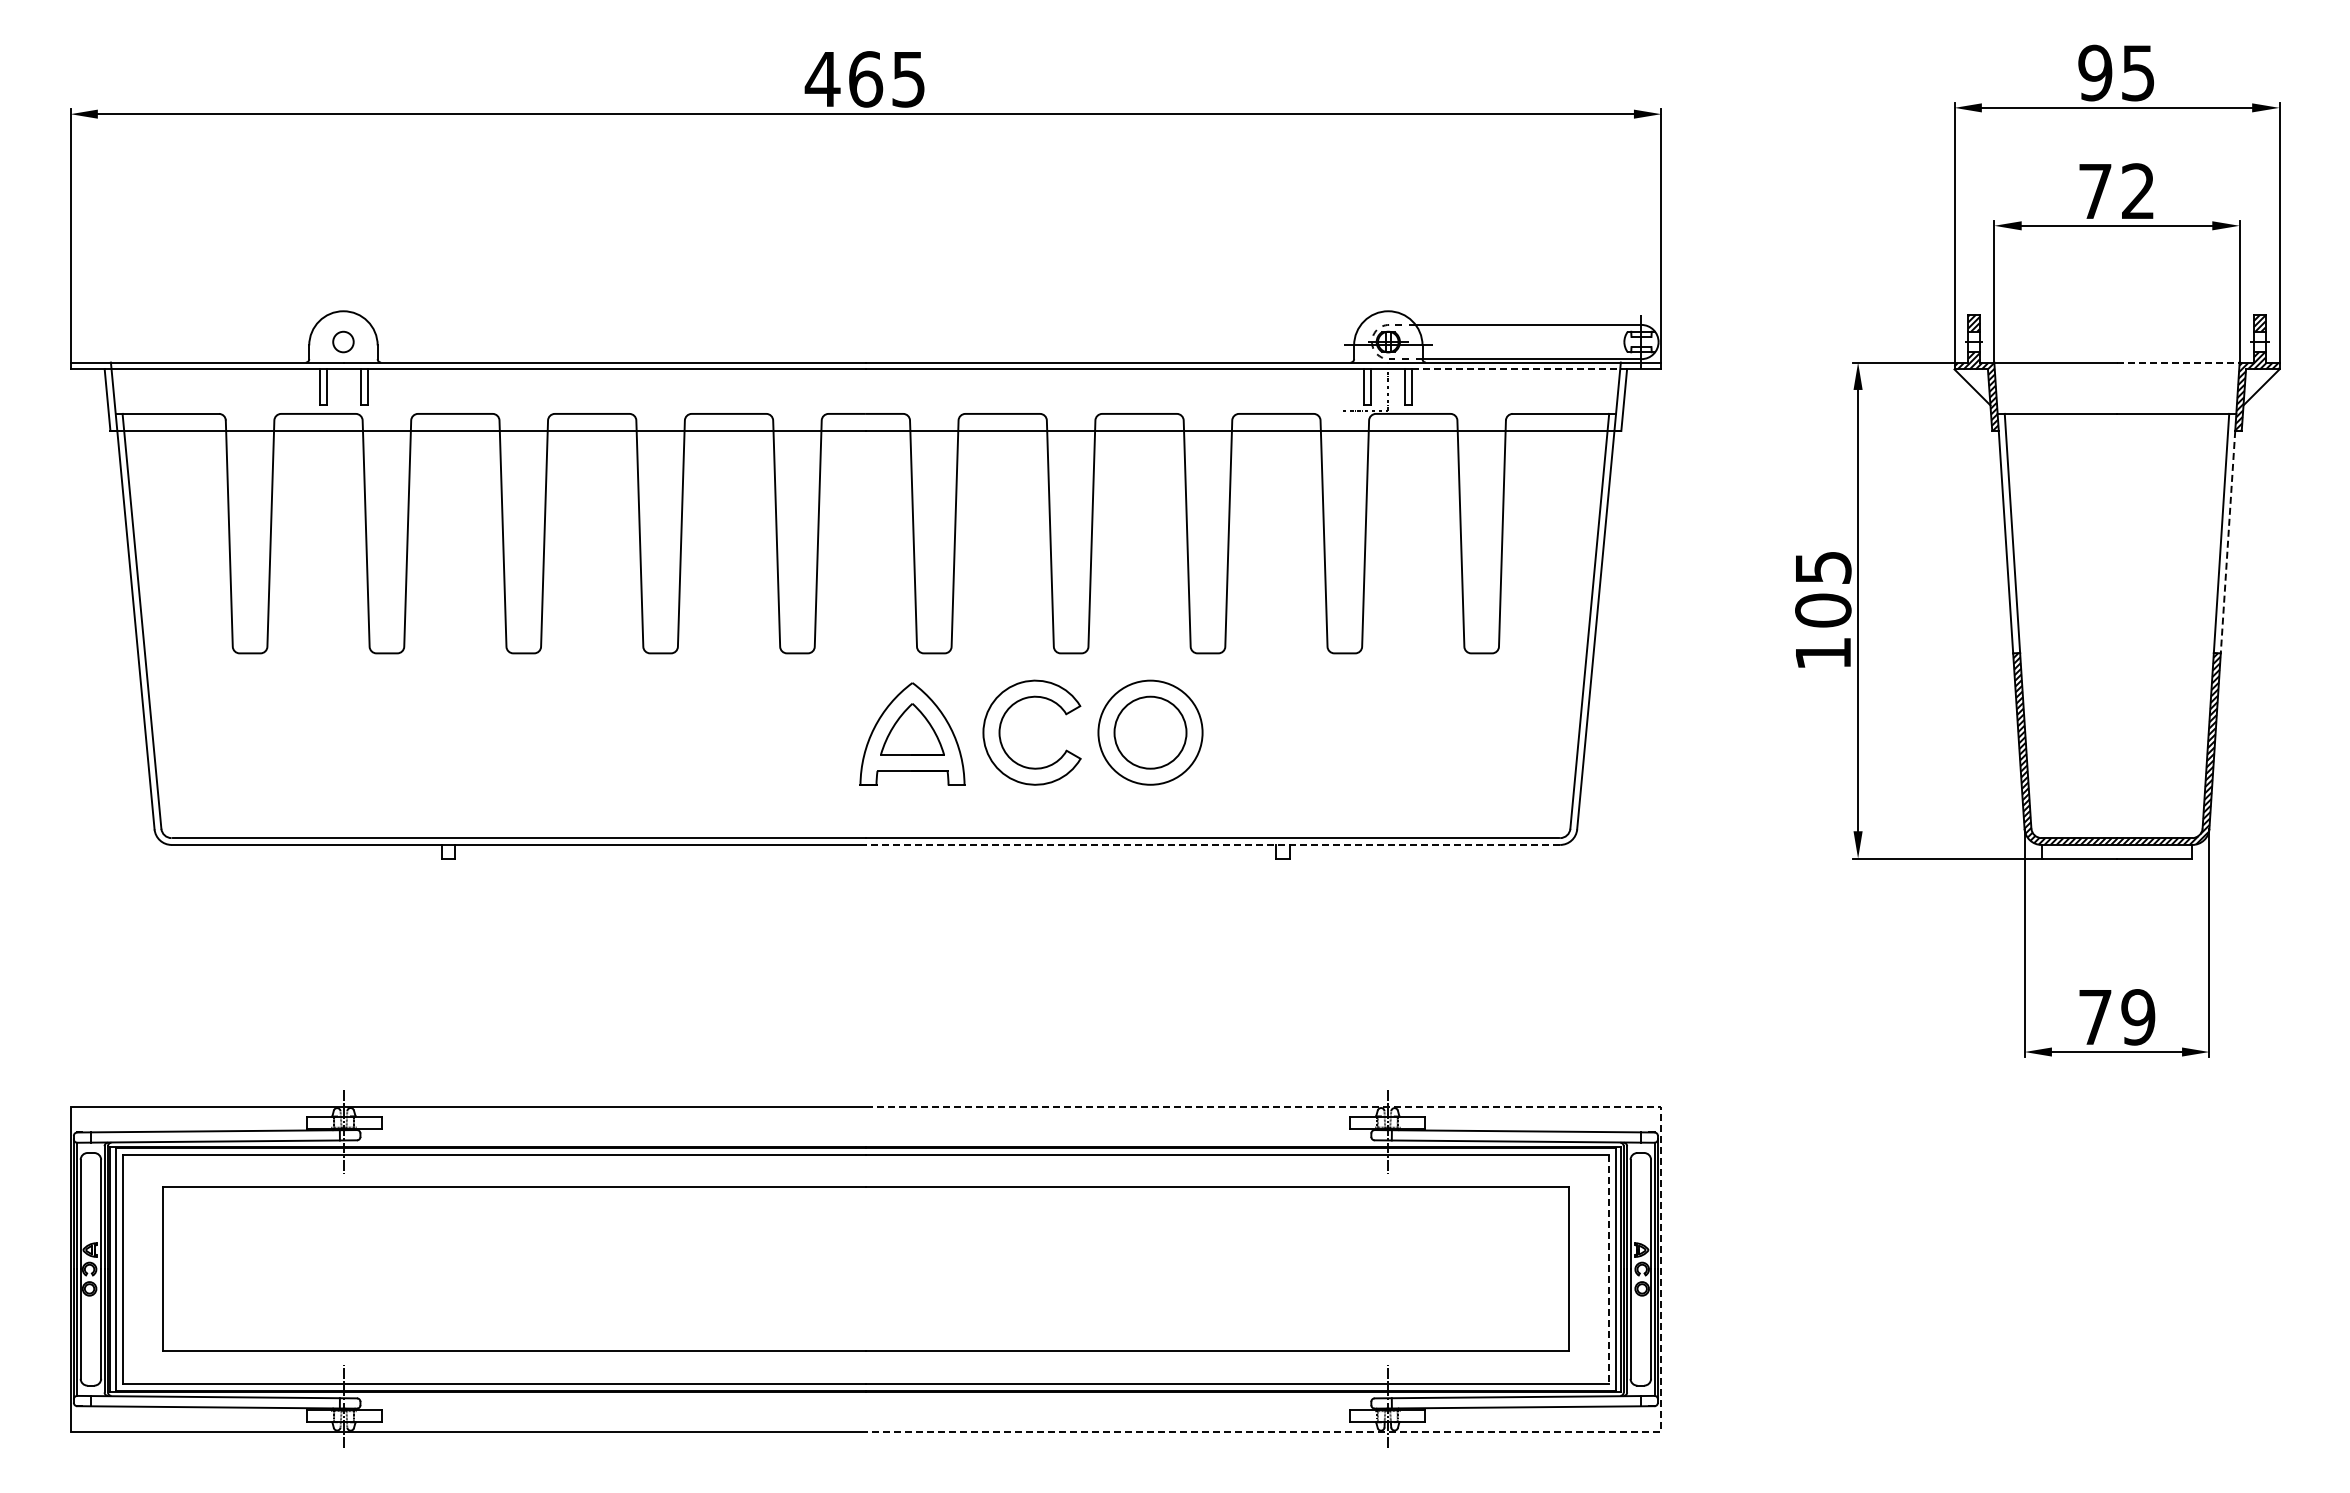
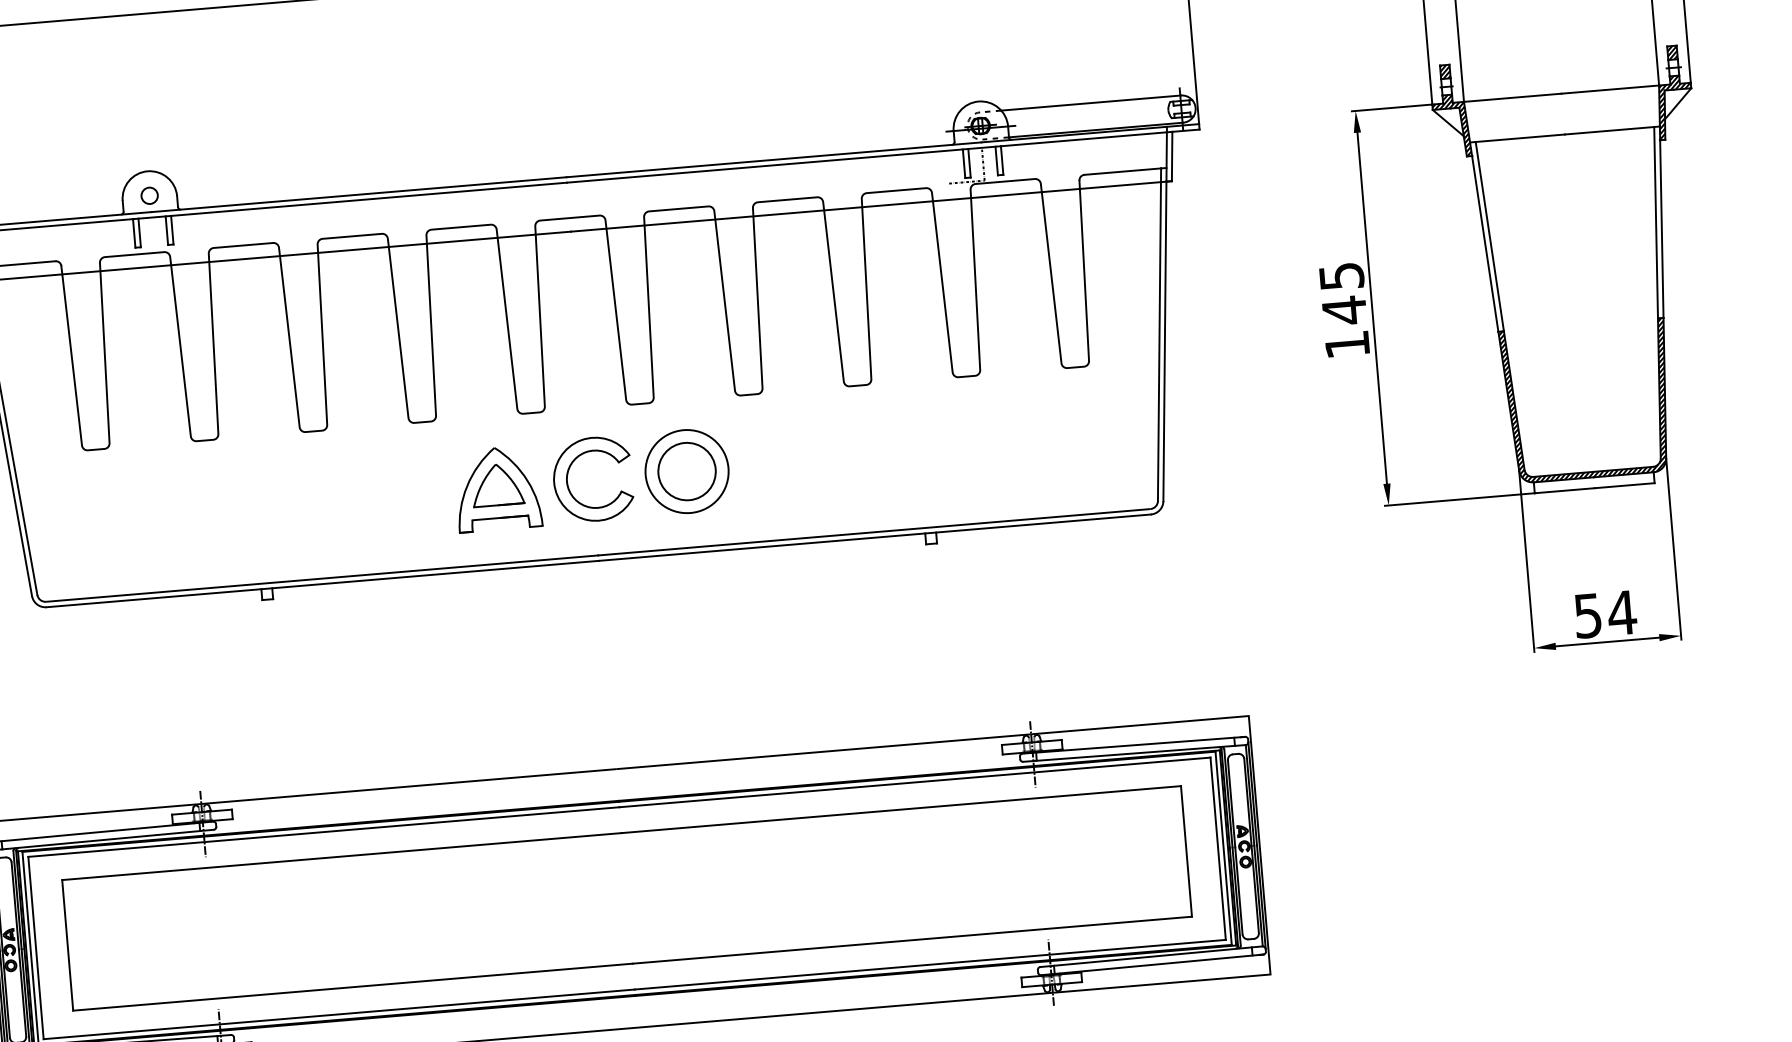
line: (2178, 362) -> (1610, 89), dashed -> solid
line: (1519, 369) -> (1086, 139), dashed -> solid
line: (2227, 542) -> (1661, 229), dashed -> solid
text: (1823, 610) -> (1344, 310), 105 -> 145
part: (1001, 725) -> (568, 475), moved
line: (1212, 844) -> (874, 537), dashed -> solid
text: (2117, 1017) -> (1605, 614), 79 -> 54
line: (1609, 1269) -> (1218, 848), dashed -> solid
line: (1661, 1269) -> (1259, 845), dashed -> solid

